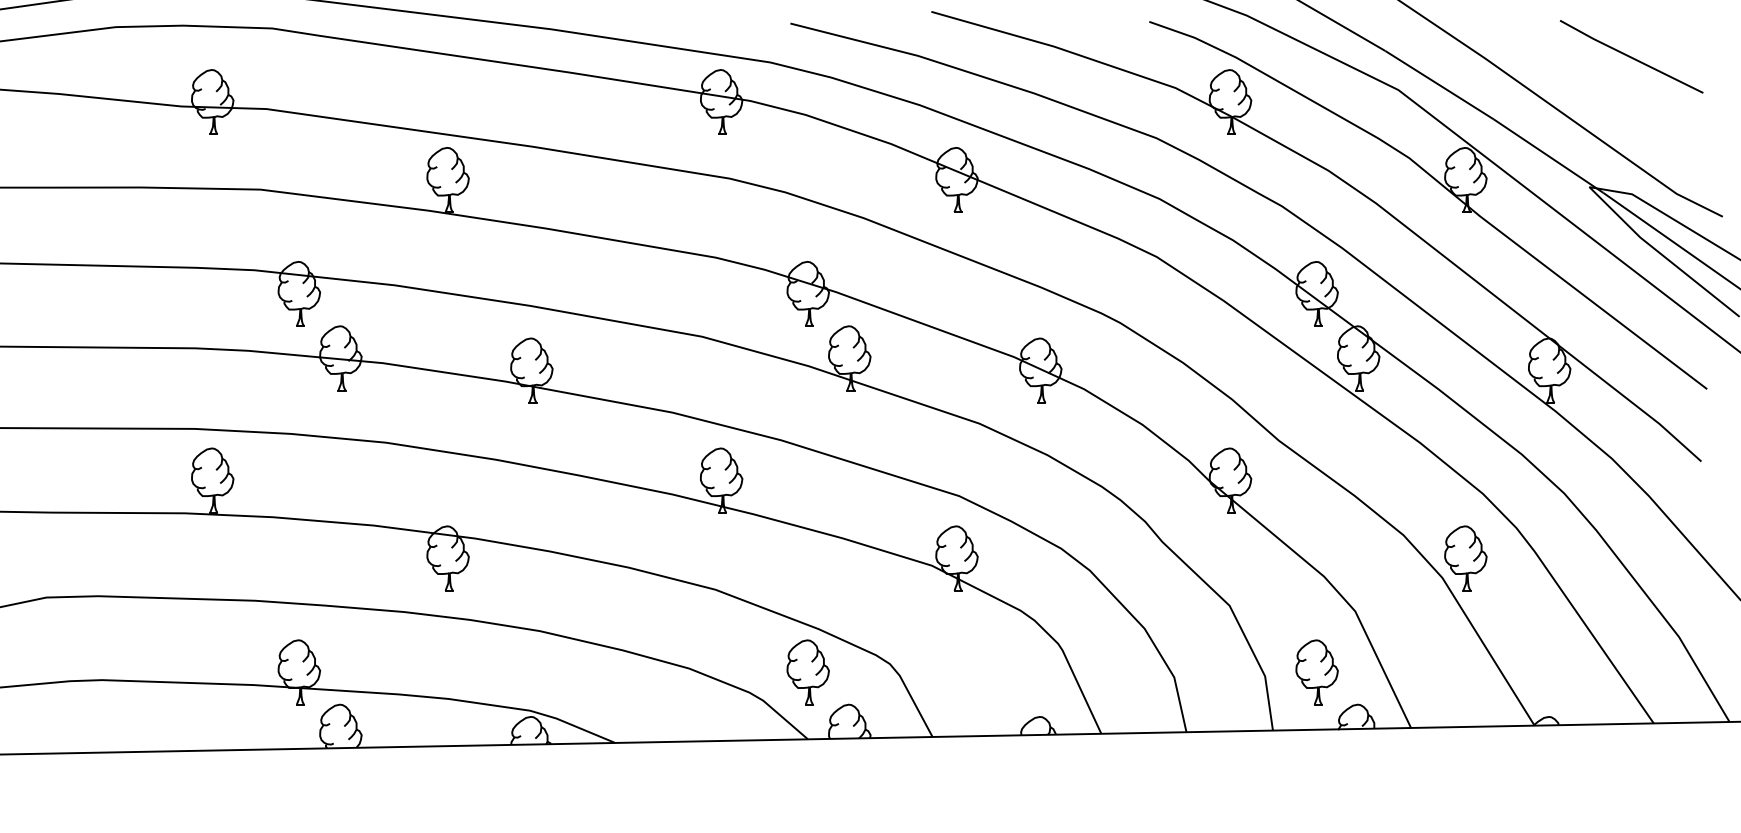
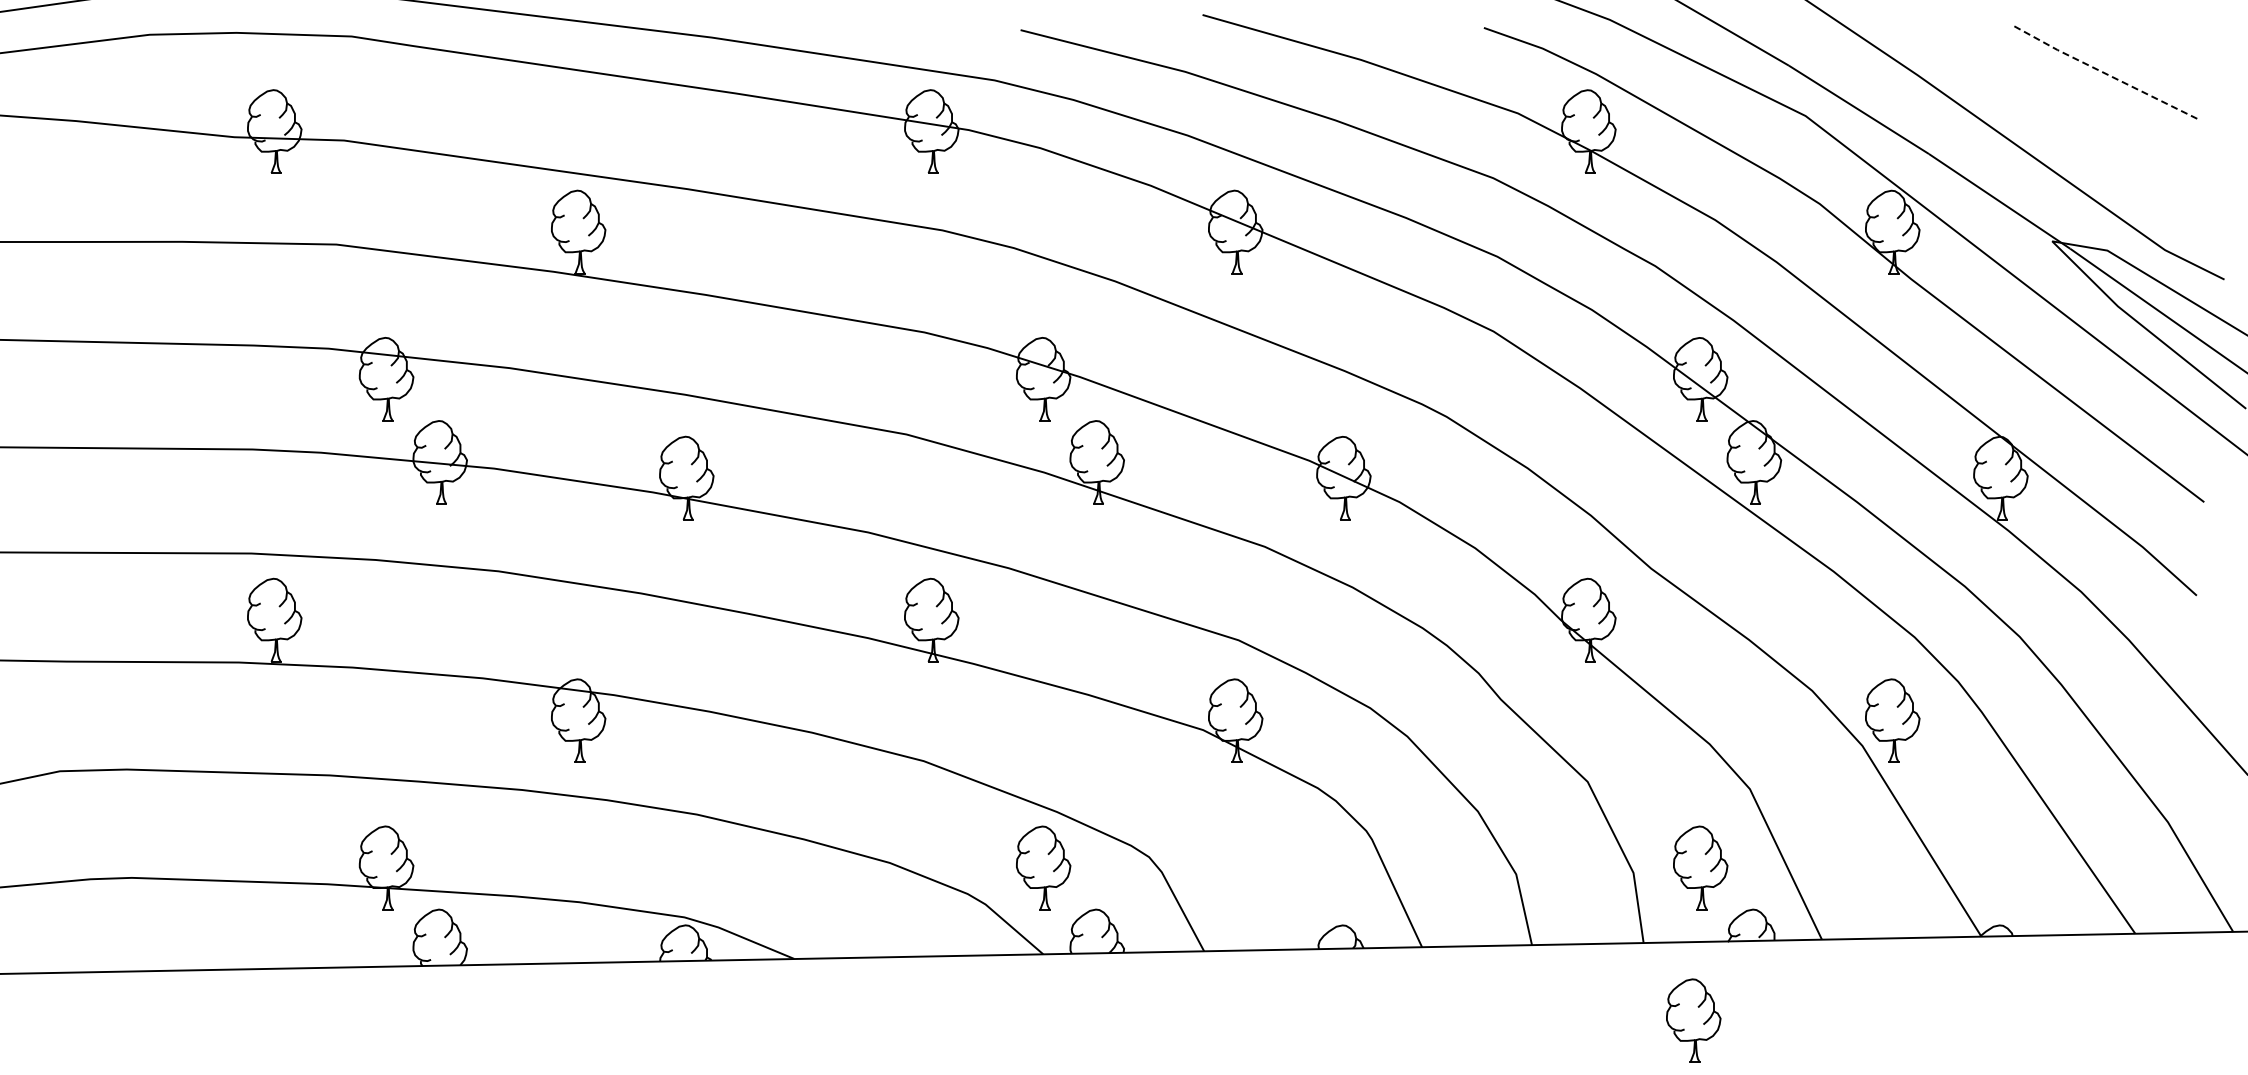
line: (1630, 57) -> (2105, 73), solid -> dashed
part: (1311, 790) -> (1693, 1020), added

